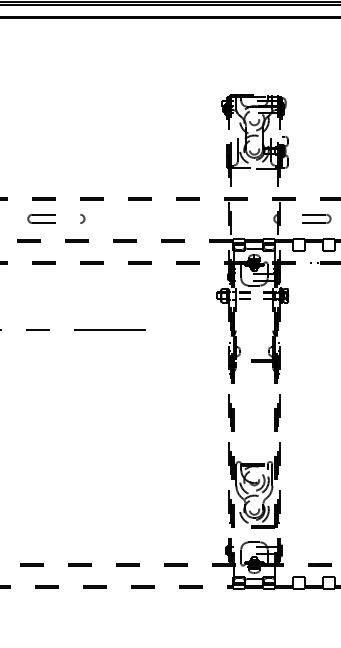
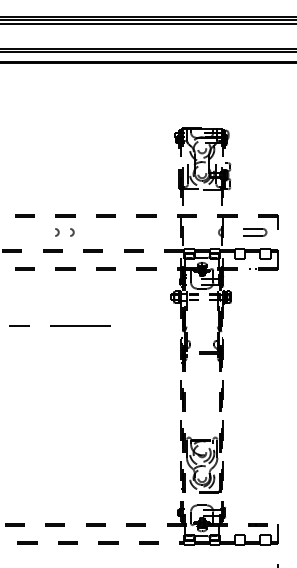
part: (41, 218) -> (22, 232), removed
arc: (100, 218) -> (72, 232), added

